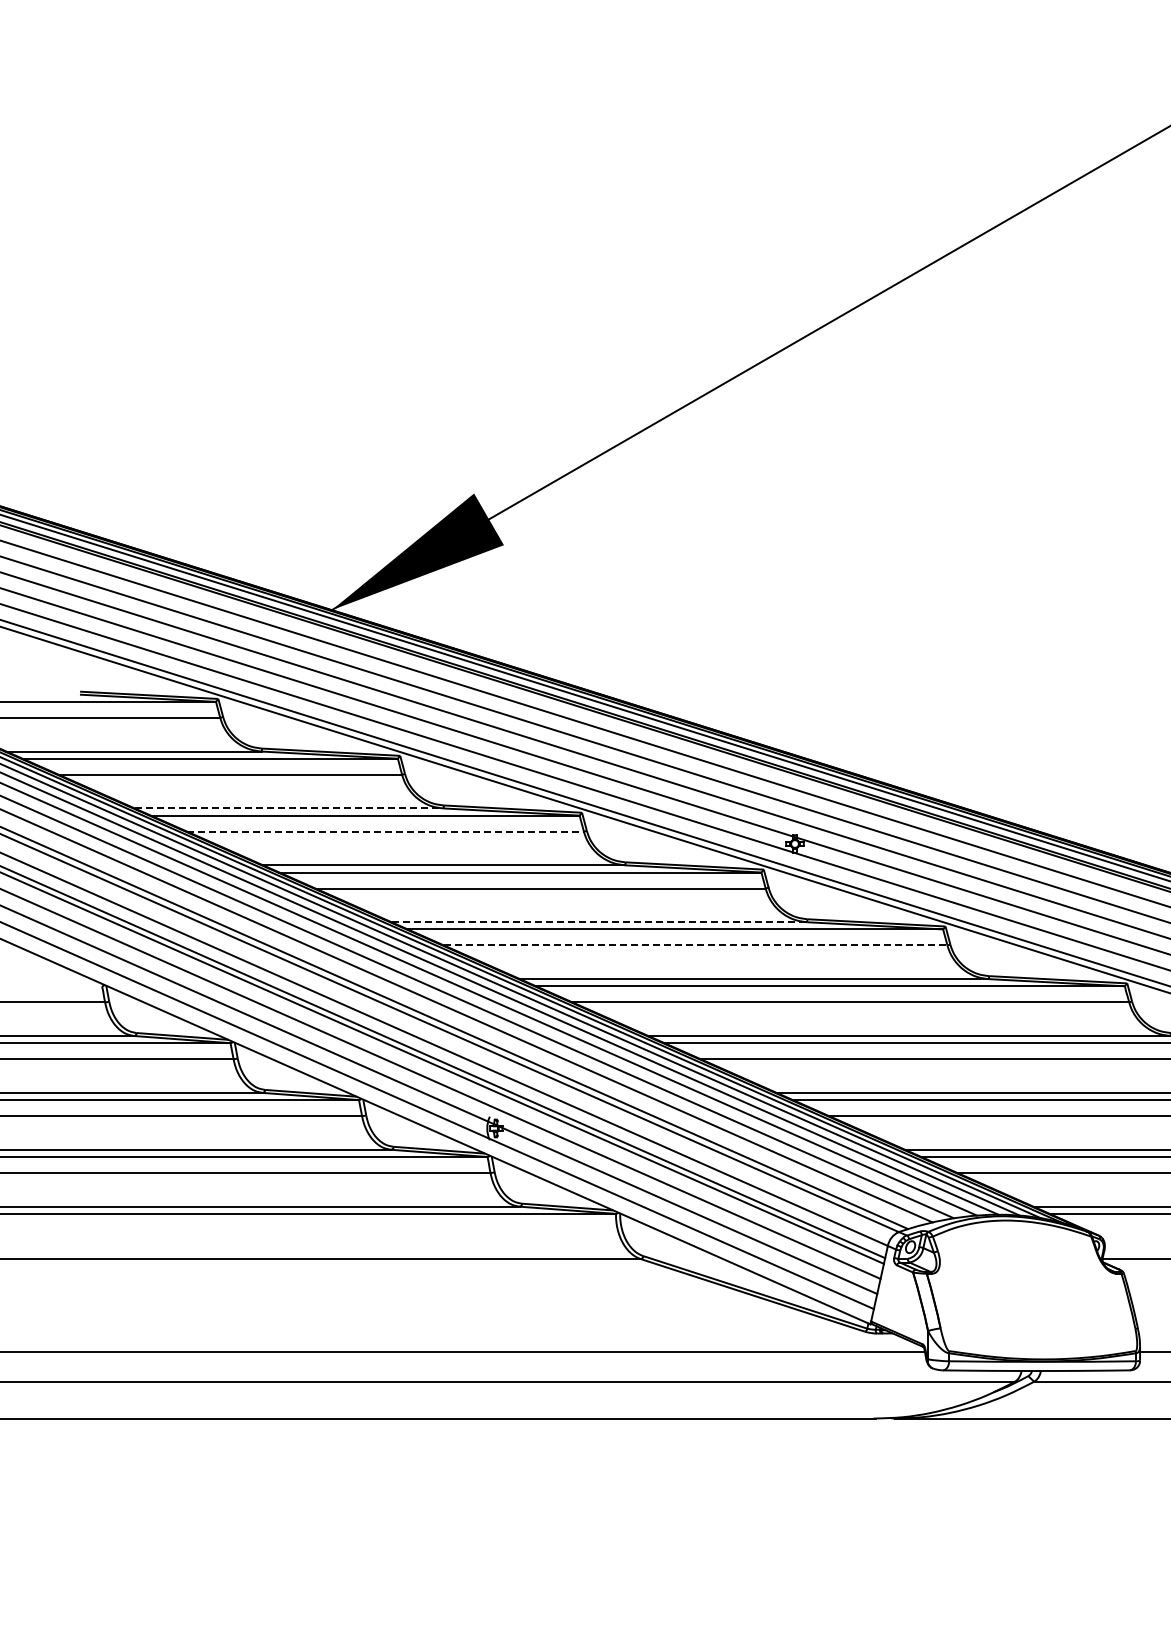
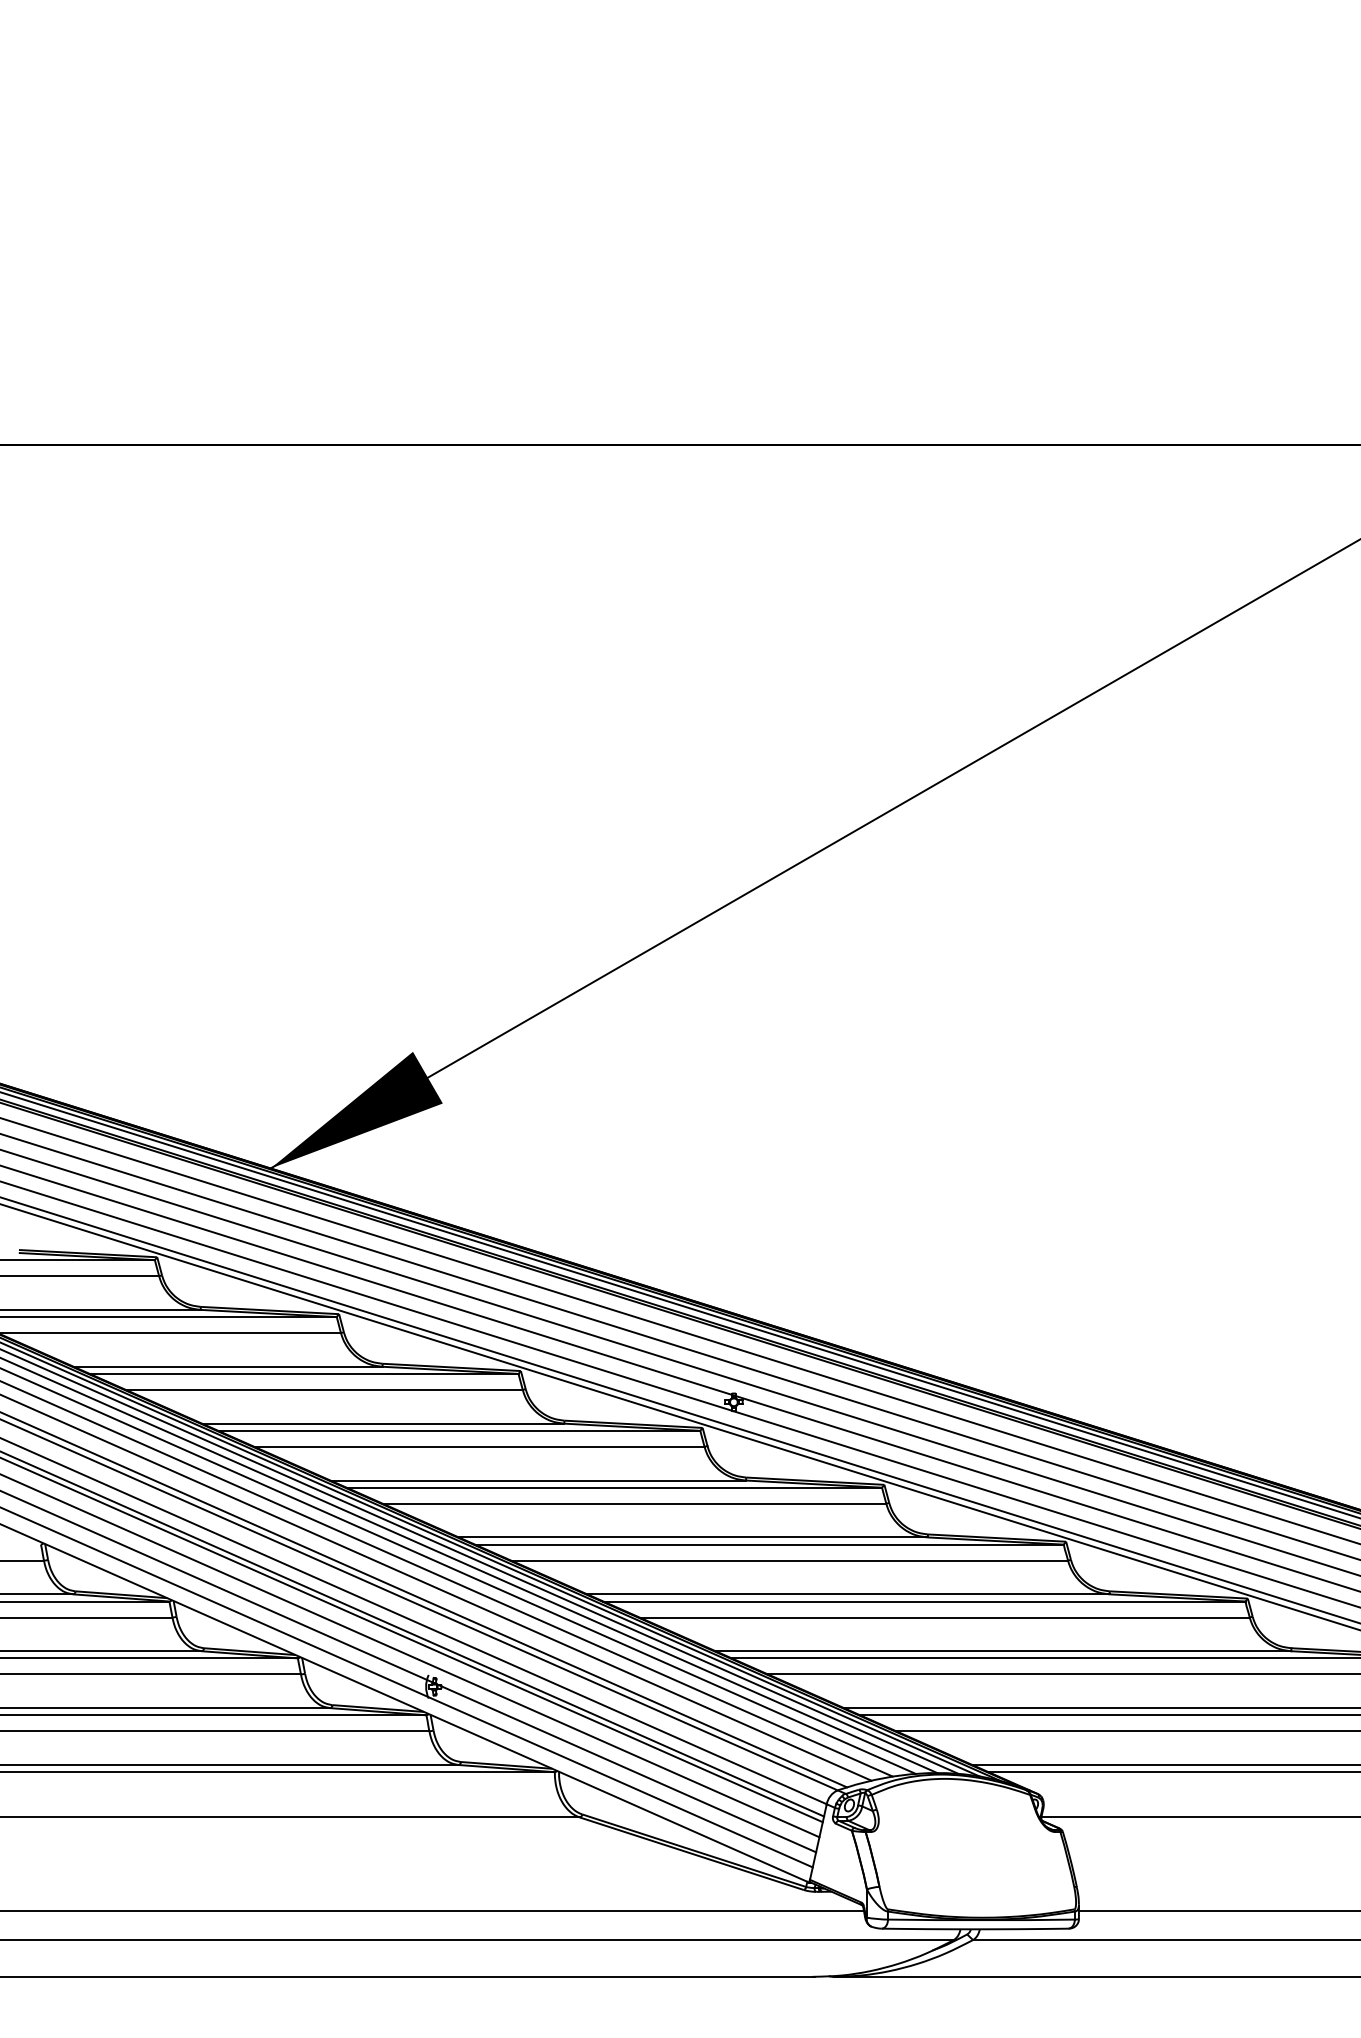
line: (289, 808) -> (228, 1366), dashed -> solid
line: (385, 831) -> (324, 1389), dashed -> solid
line: (599, 922) -> (538, 1480), dashed -> solid
line: (695, 945) -> (634, 1503), dashed -> solid

